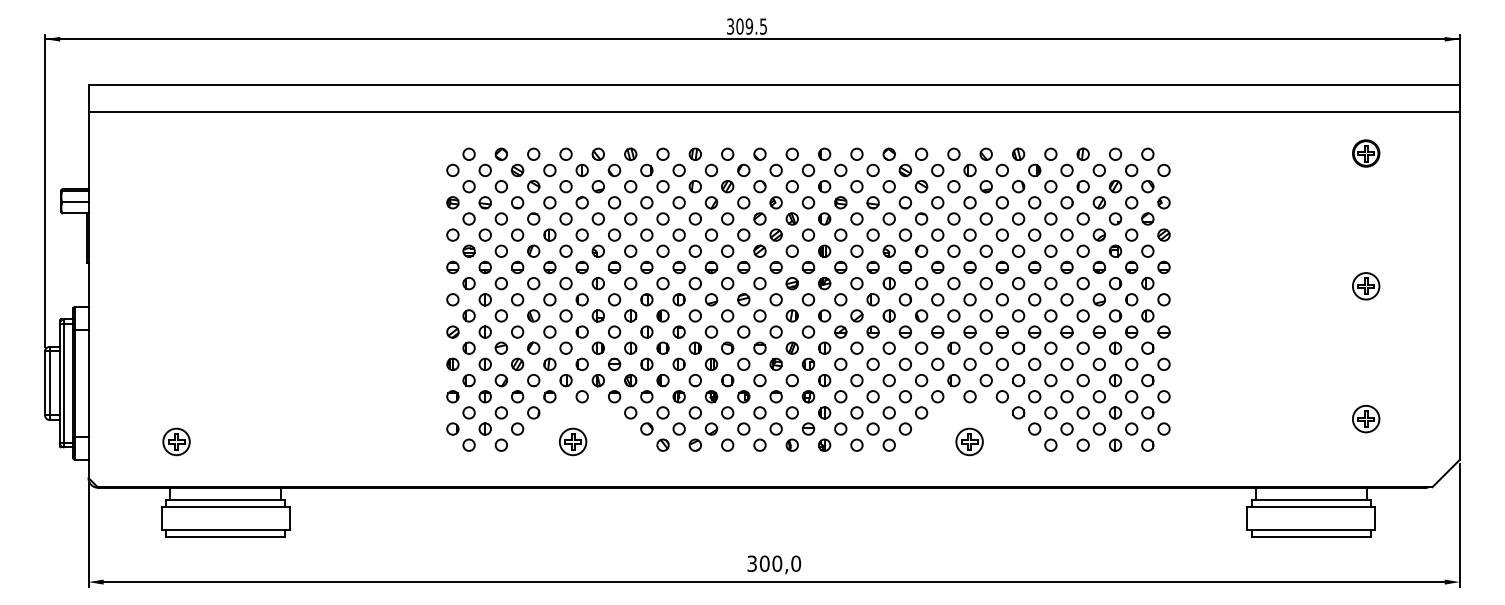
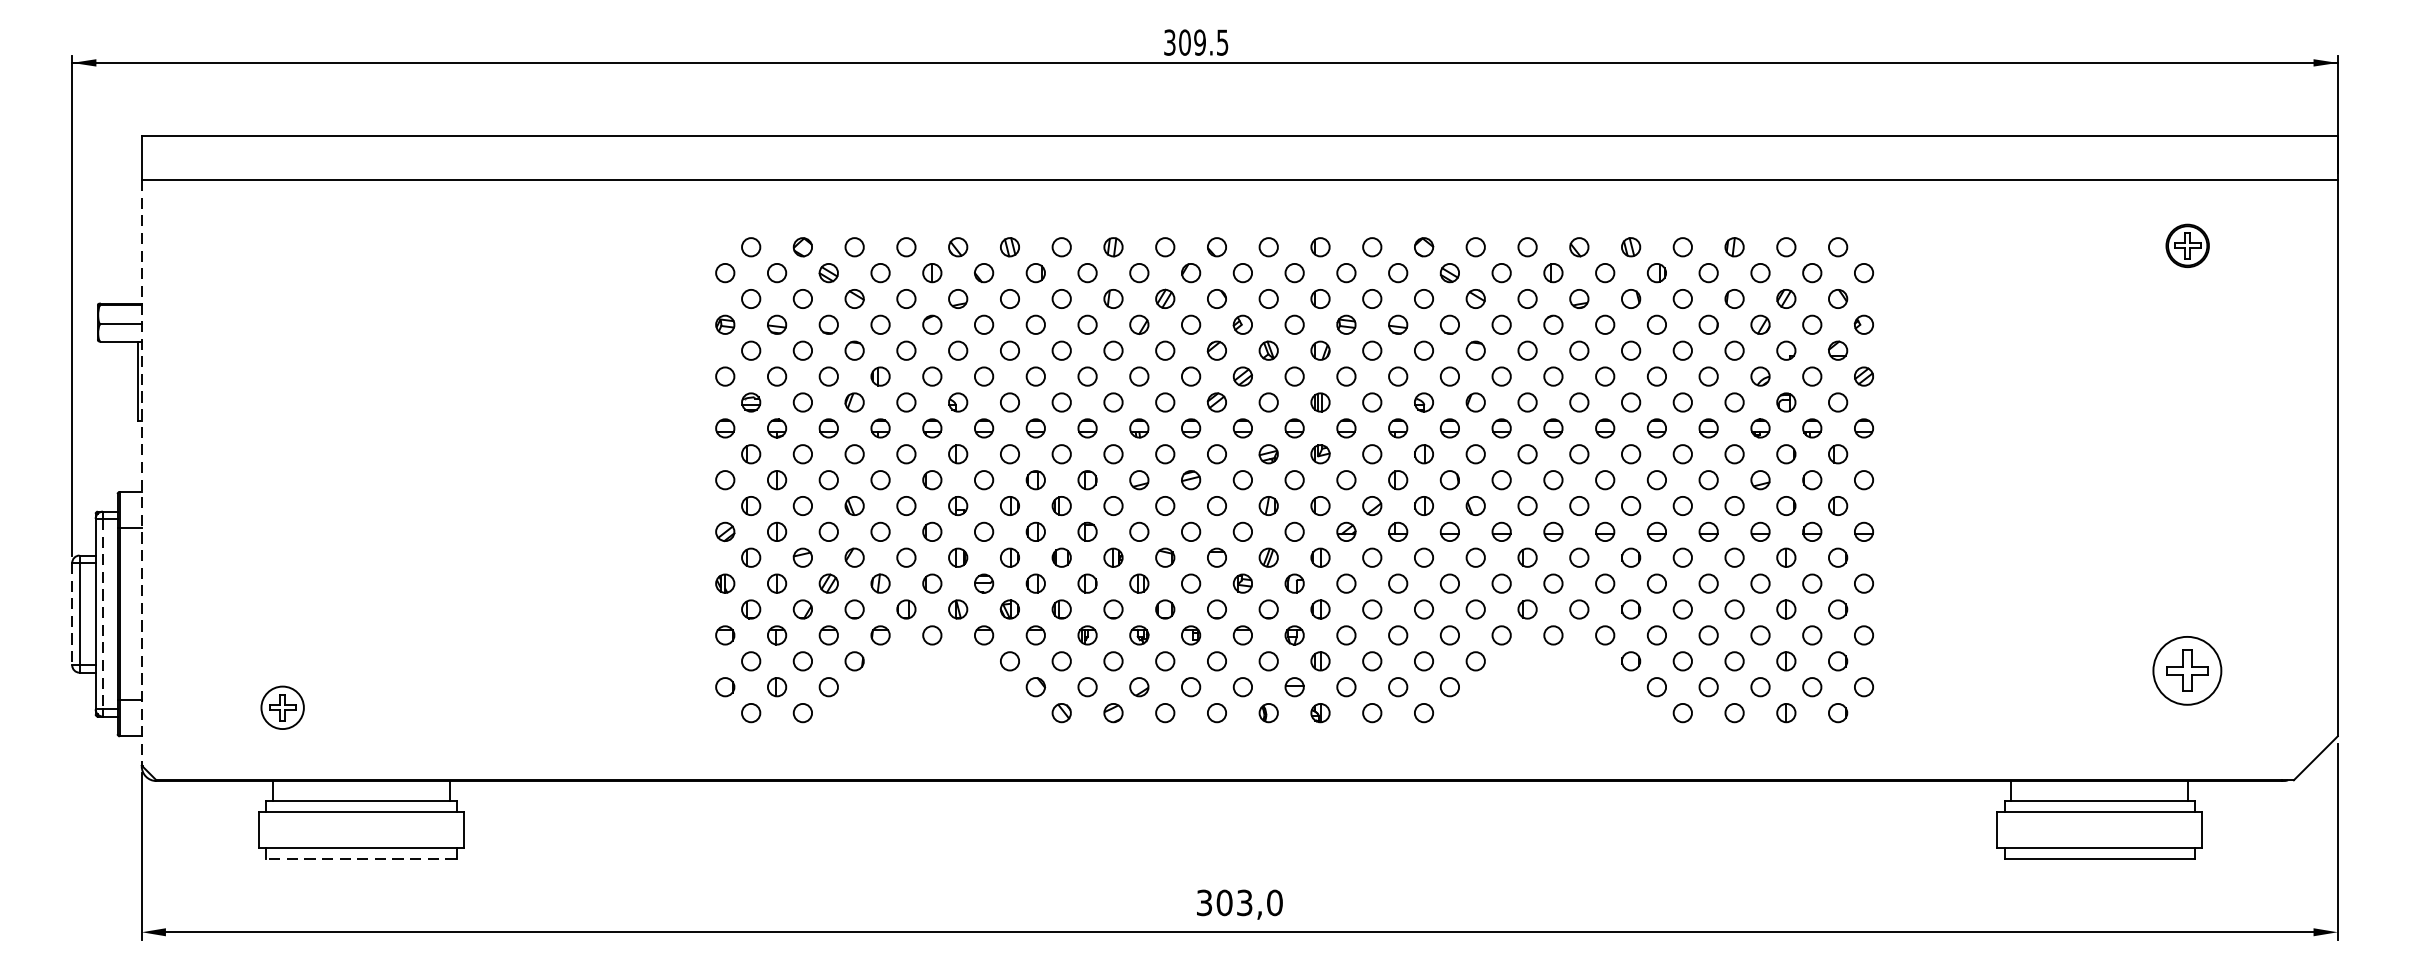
part: (1366, 286) -> (2188, 458), removed
line: (88, 295) -> (141, 473), solid -> dashed
line: (45, 383) -> (72, 614), solid -> dashed
line: (64, 383) -> (103, 614), solid -> dashed
part: (1366, 419) -> (2188, 671), size x1.6
part: (573, 441) -> (918, 707), removed
part: (969, 441) -> (1552, 707), removed
line: (225, 536) -> (361, 859), solid -> dashed
text: (777, 563) -> (1245, 902), 300,0 -> 303,0

